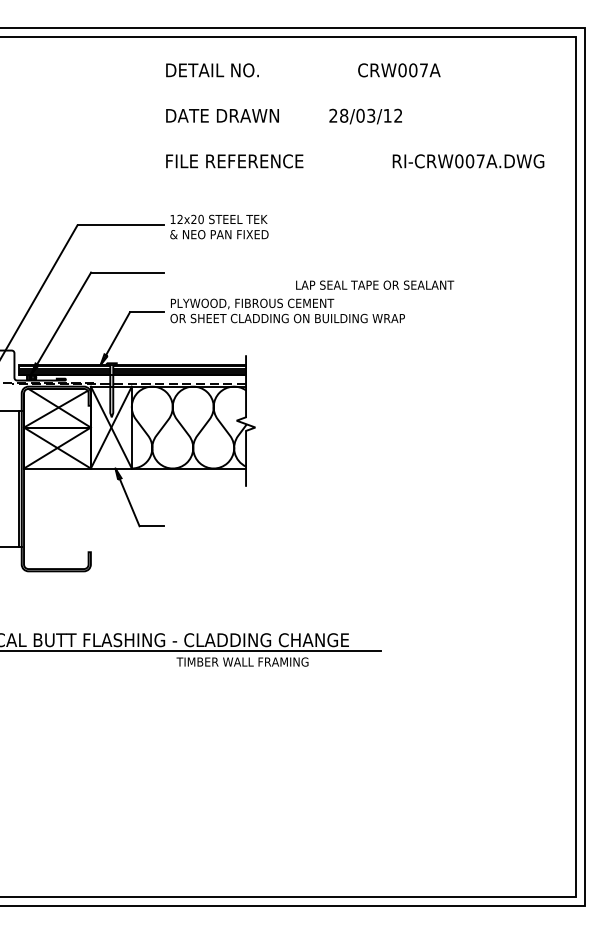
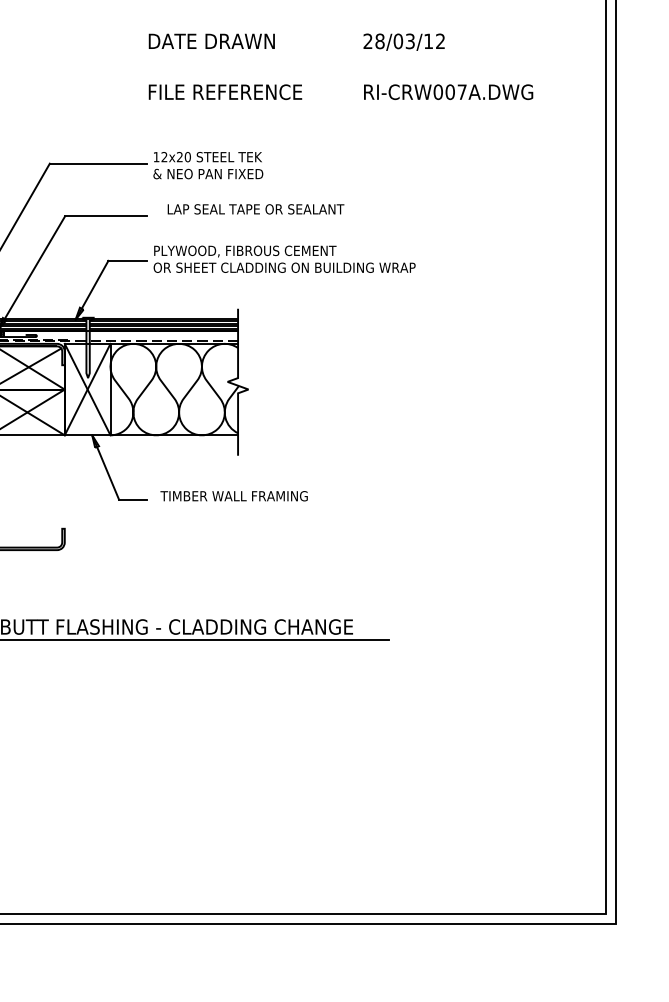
text: (365, 116) -> (403, 42), moved
text: (468, 161) -> (448, 92), moved
text: (375, 284) -> (256, 208), moved
text: (242, 661) -> (234, 495), moved

